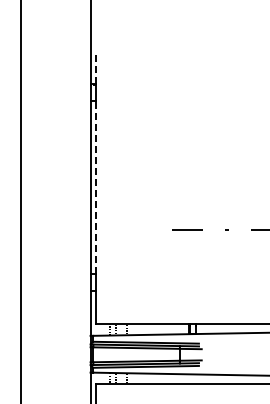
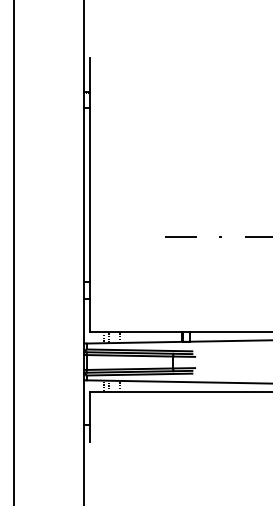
line: (96, 67) -> (89, 75), dashed -> solid
line: (96, 187) -> (89, 195), dashed -> solid

